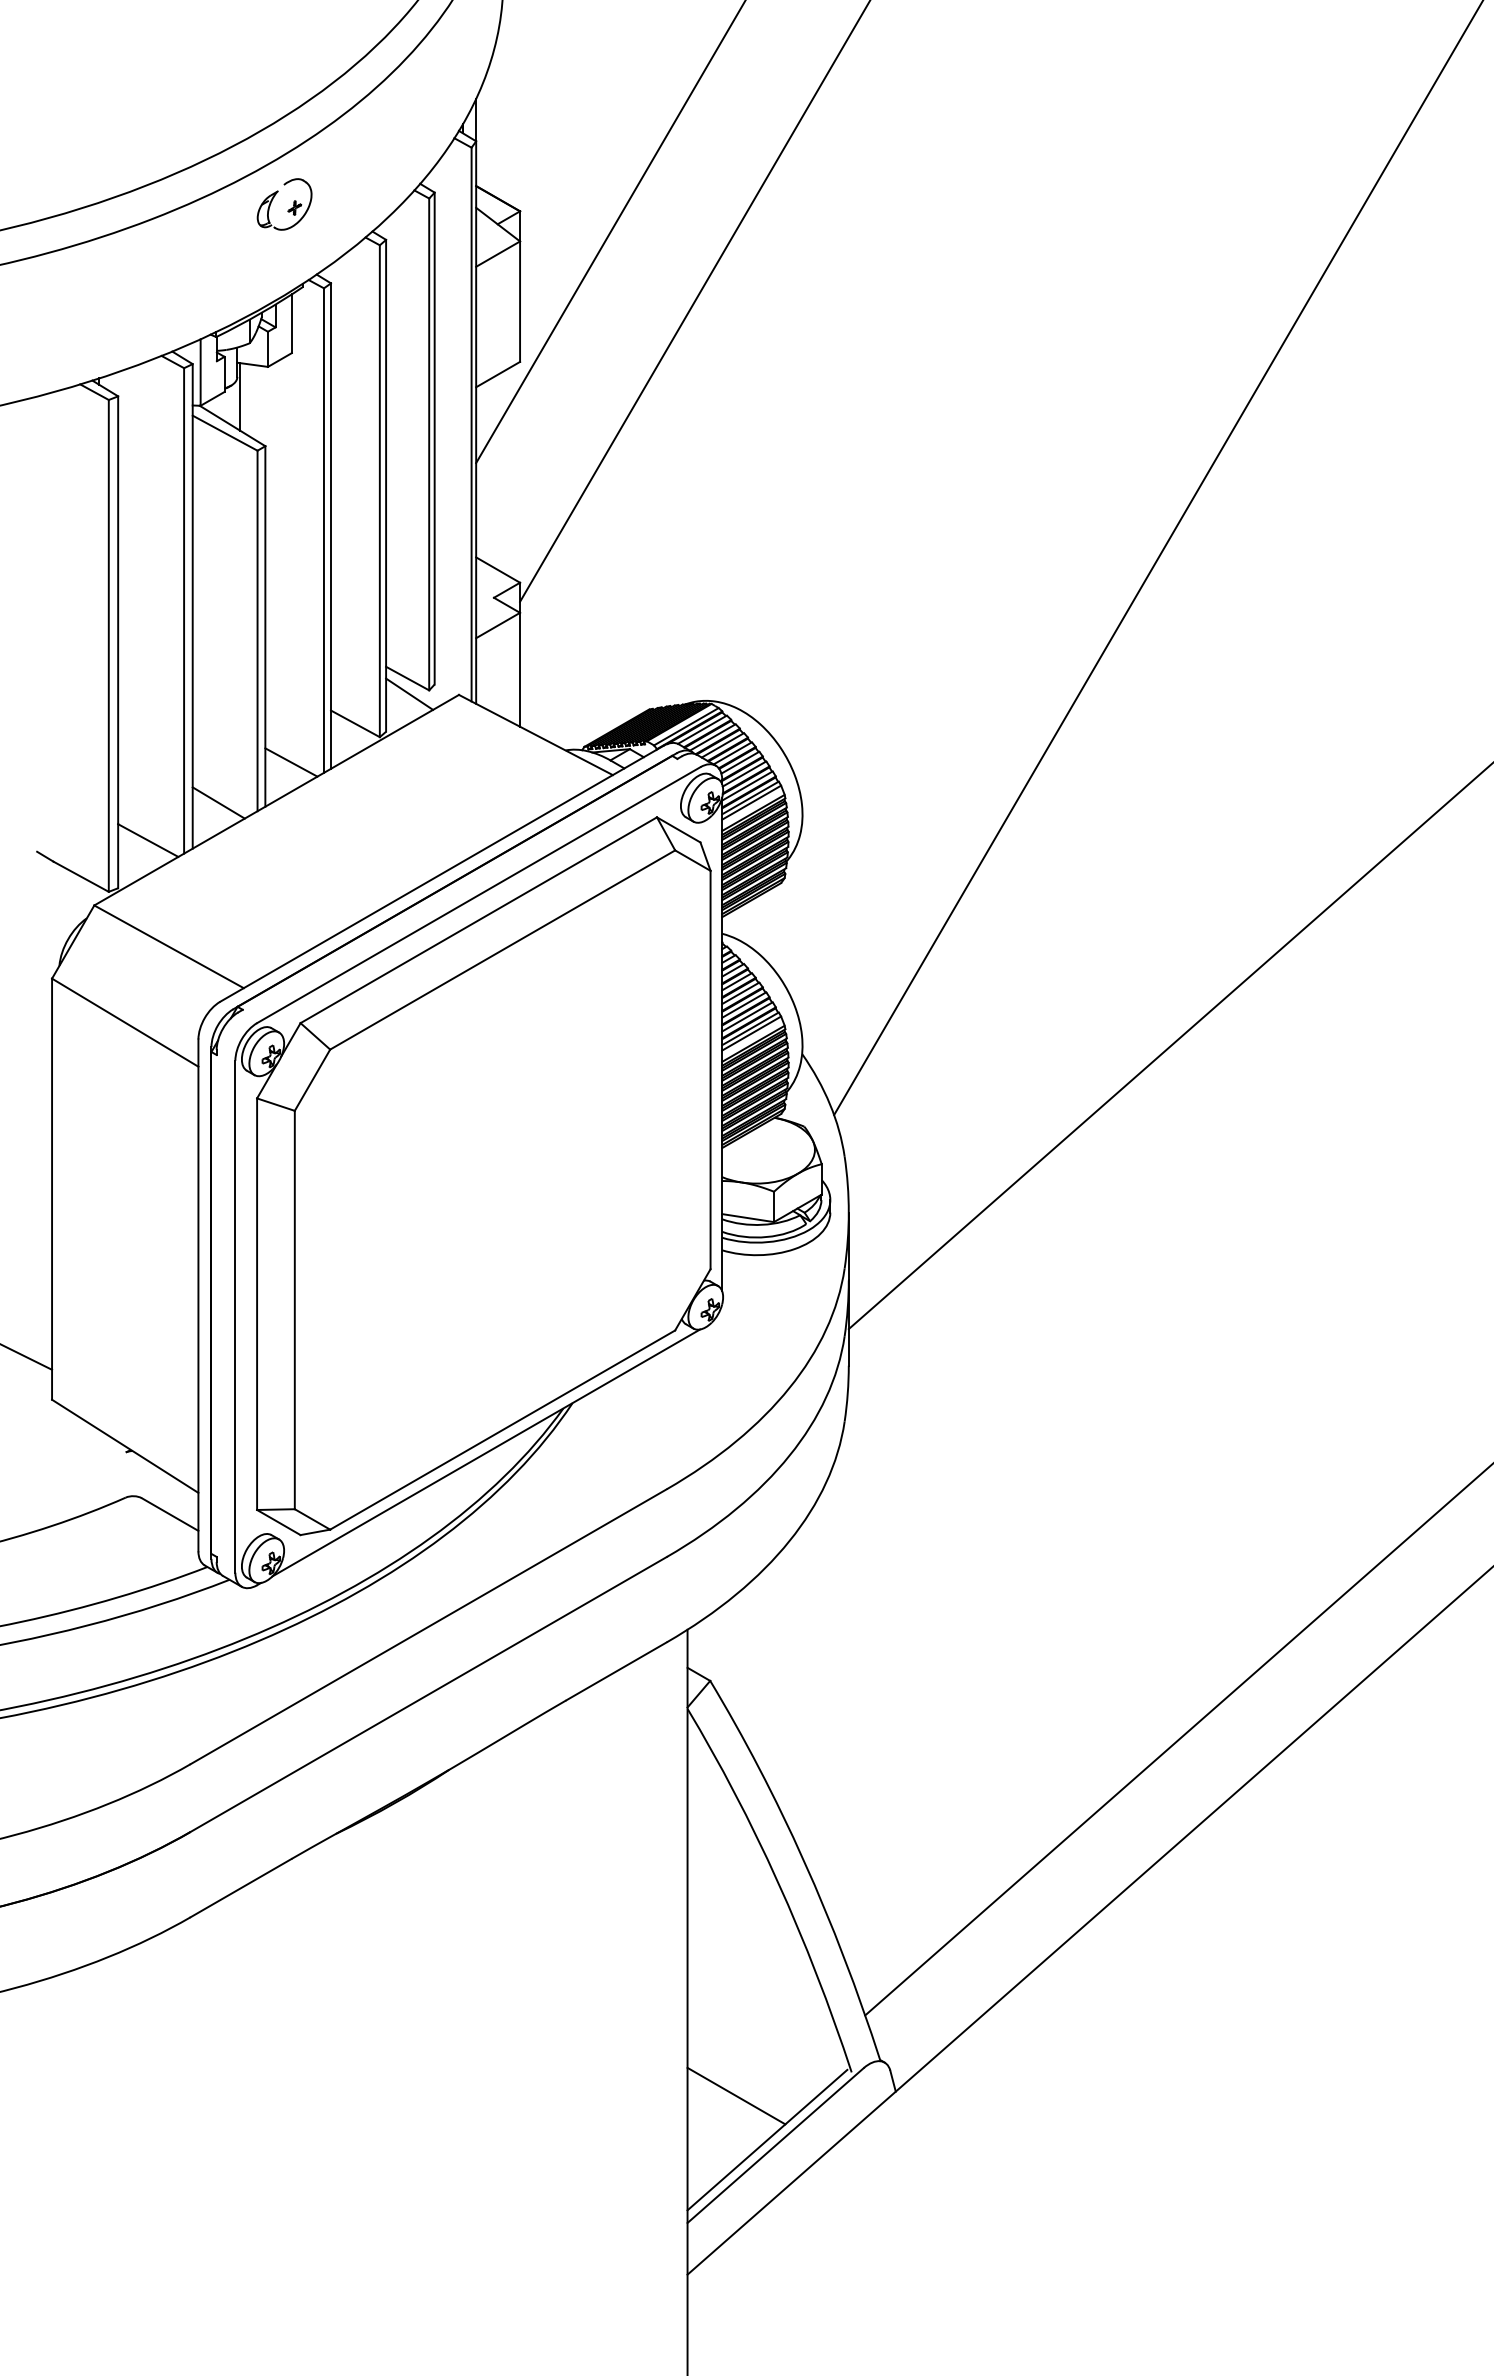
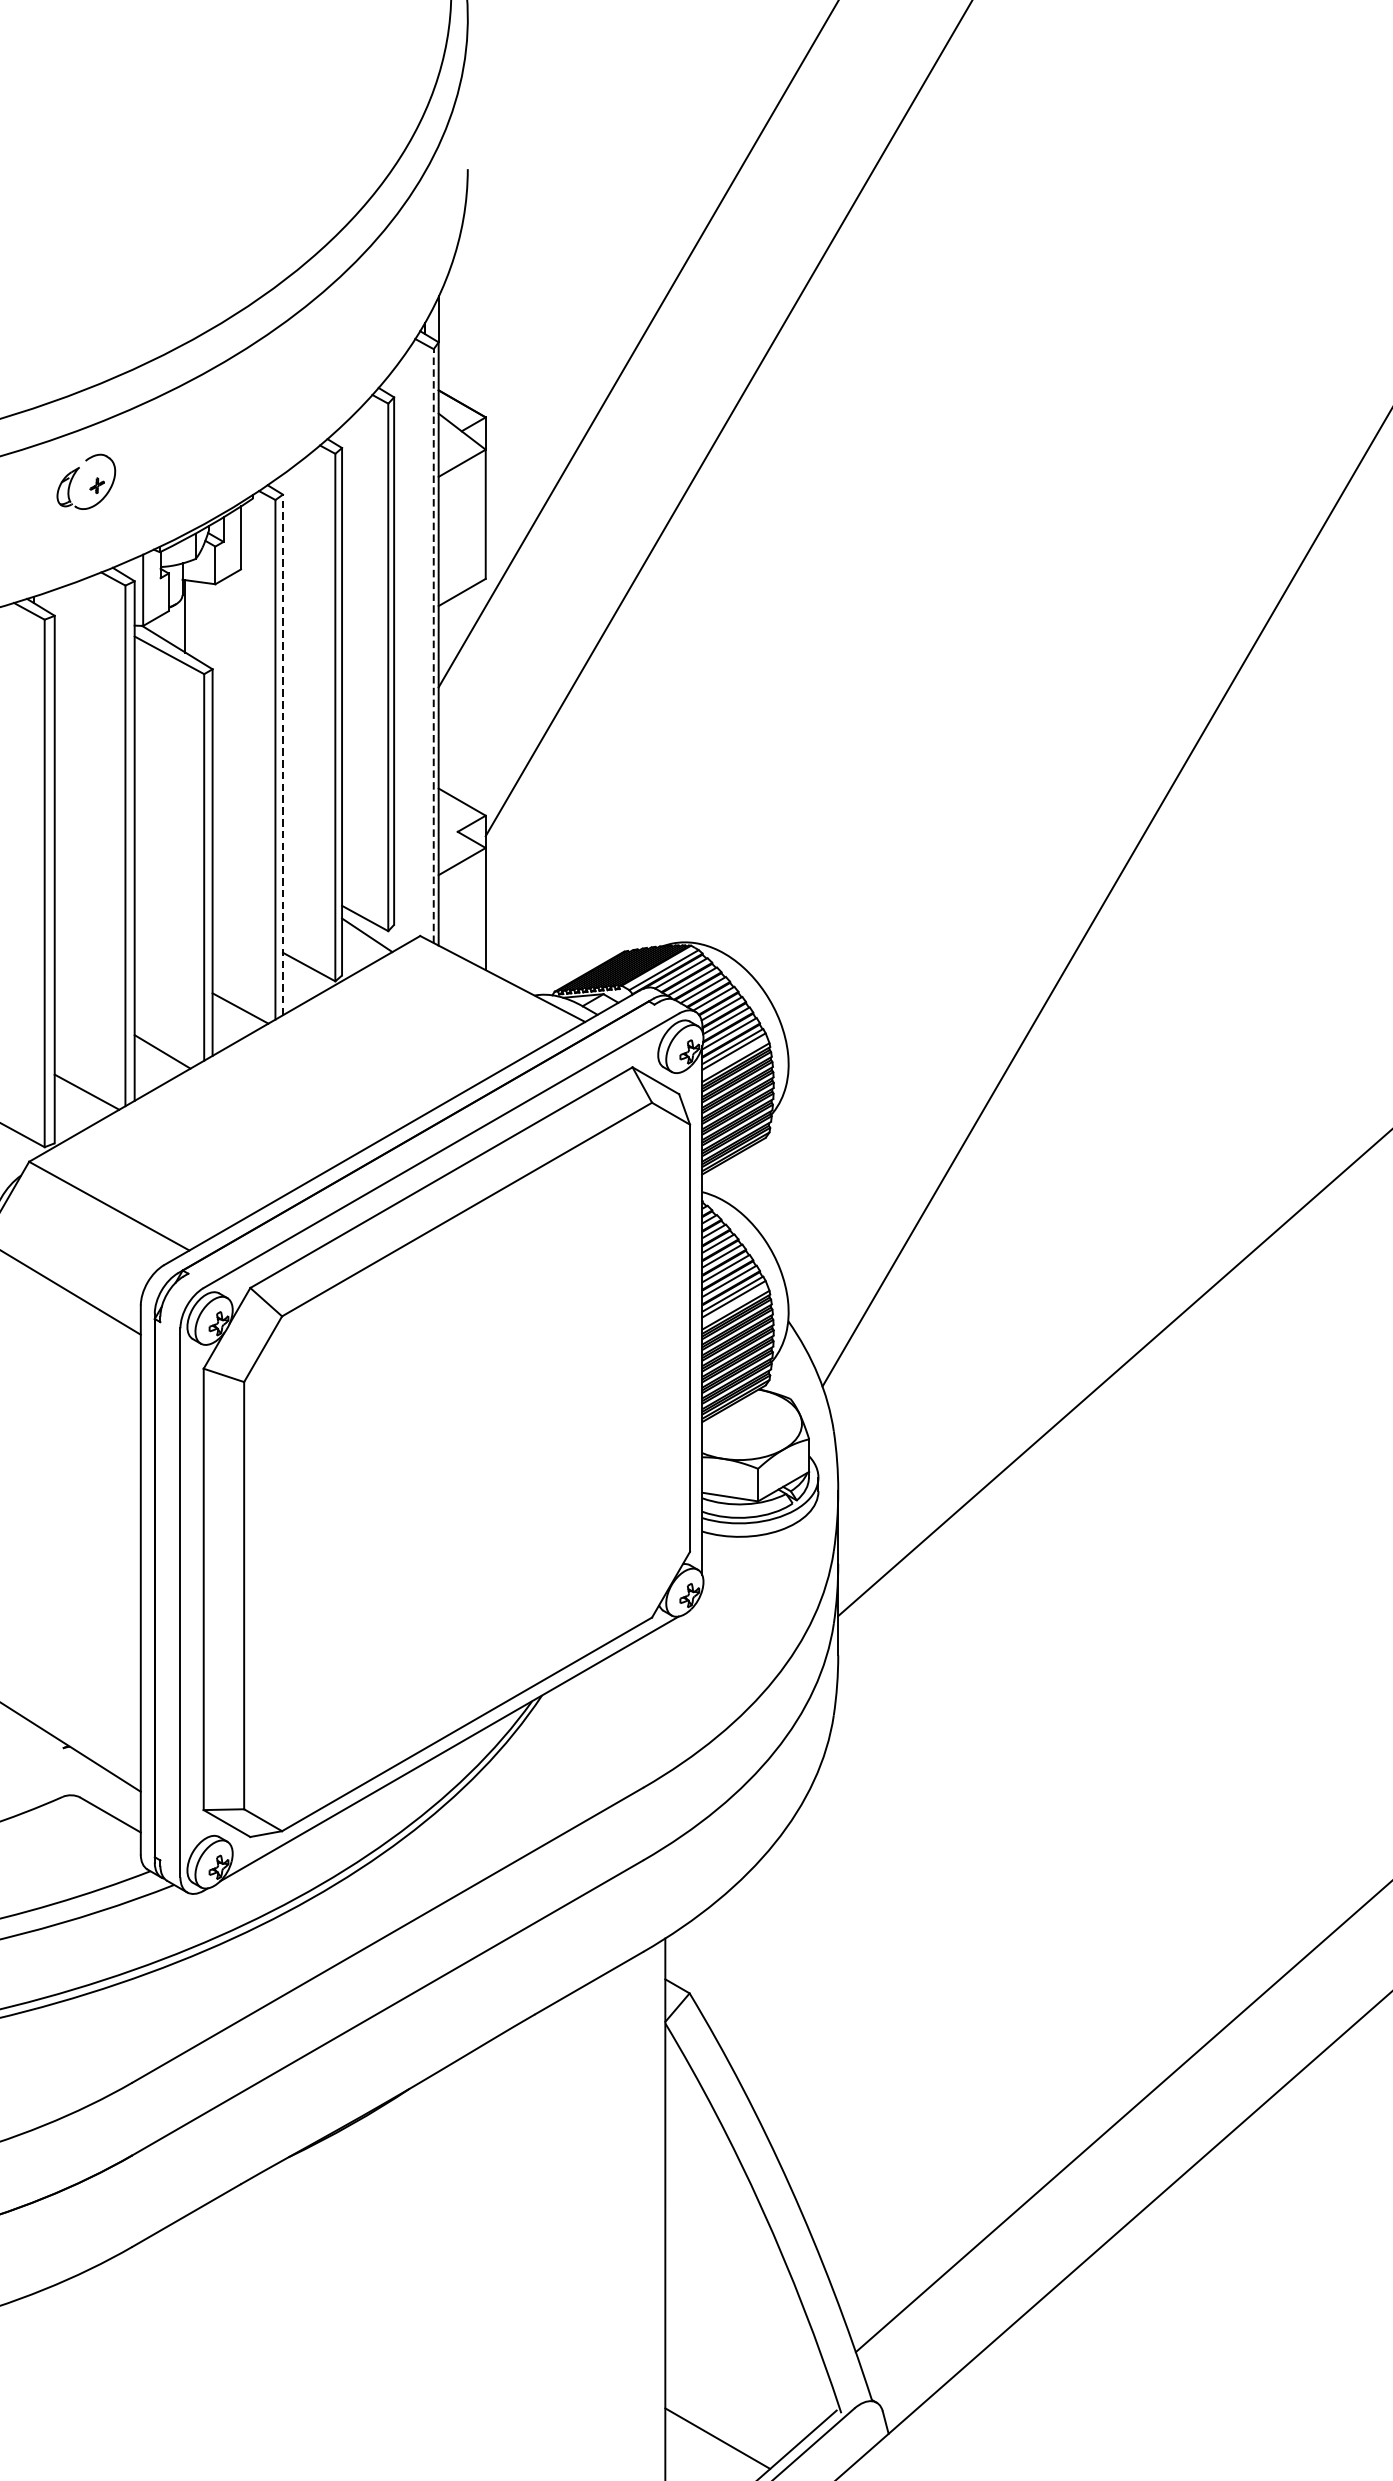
part: (288, 209) -> (90, 487), moved
line: (471, 424) -> (433, 646), solid -> dashed
line: (331, 526) -> (283, 755), solid -> dashed

